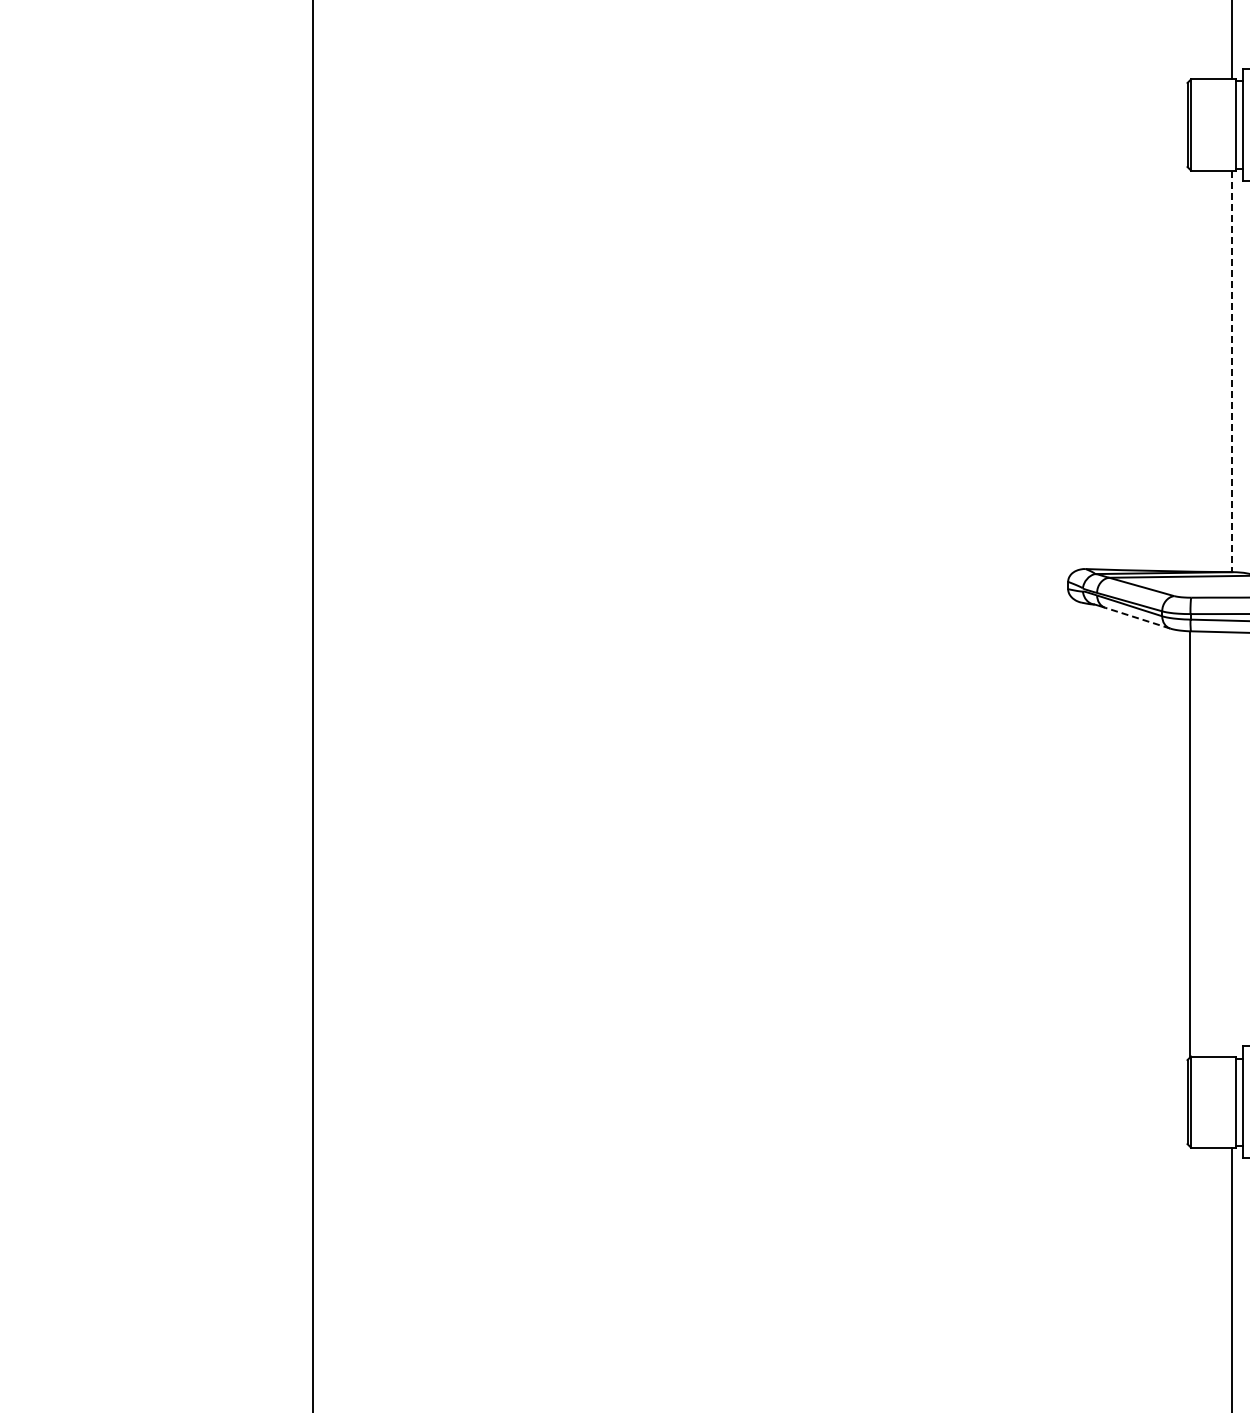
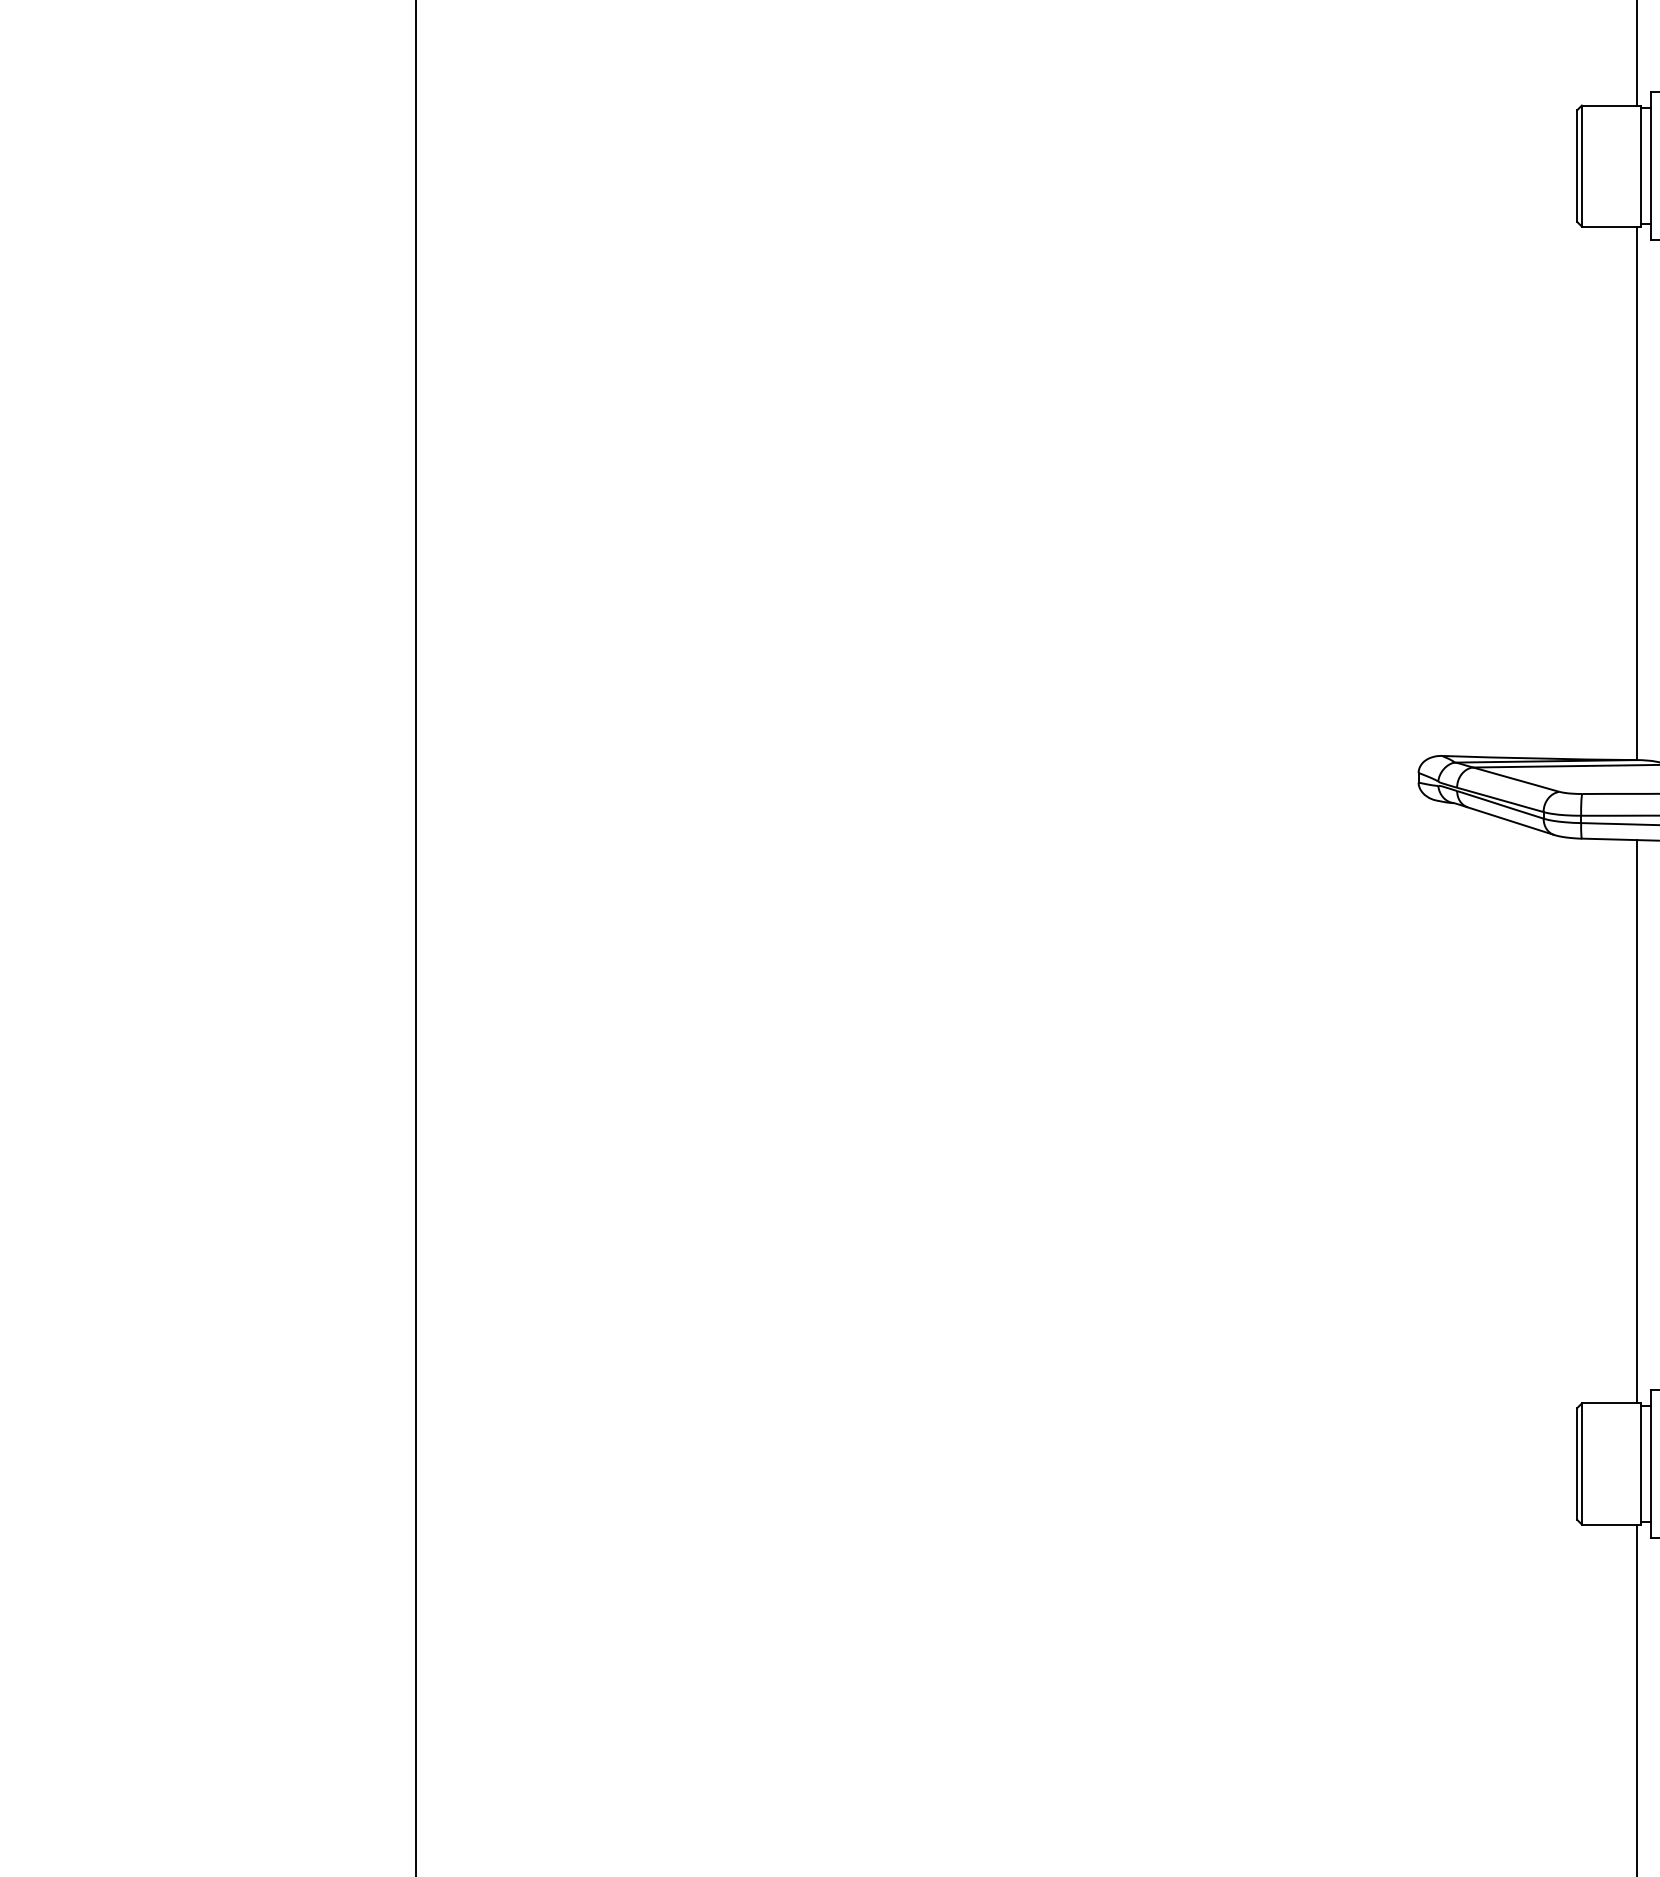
line: (1232, 371) -> (1636, 493), dashed -> solid
line: (1137, 618) -> (1510, 821), dashed -> solid
line: (1190, 844) -> (1636, 1121), moved

